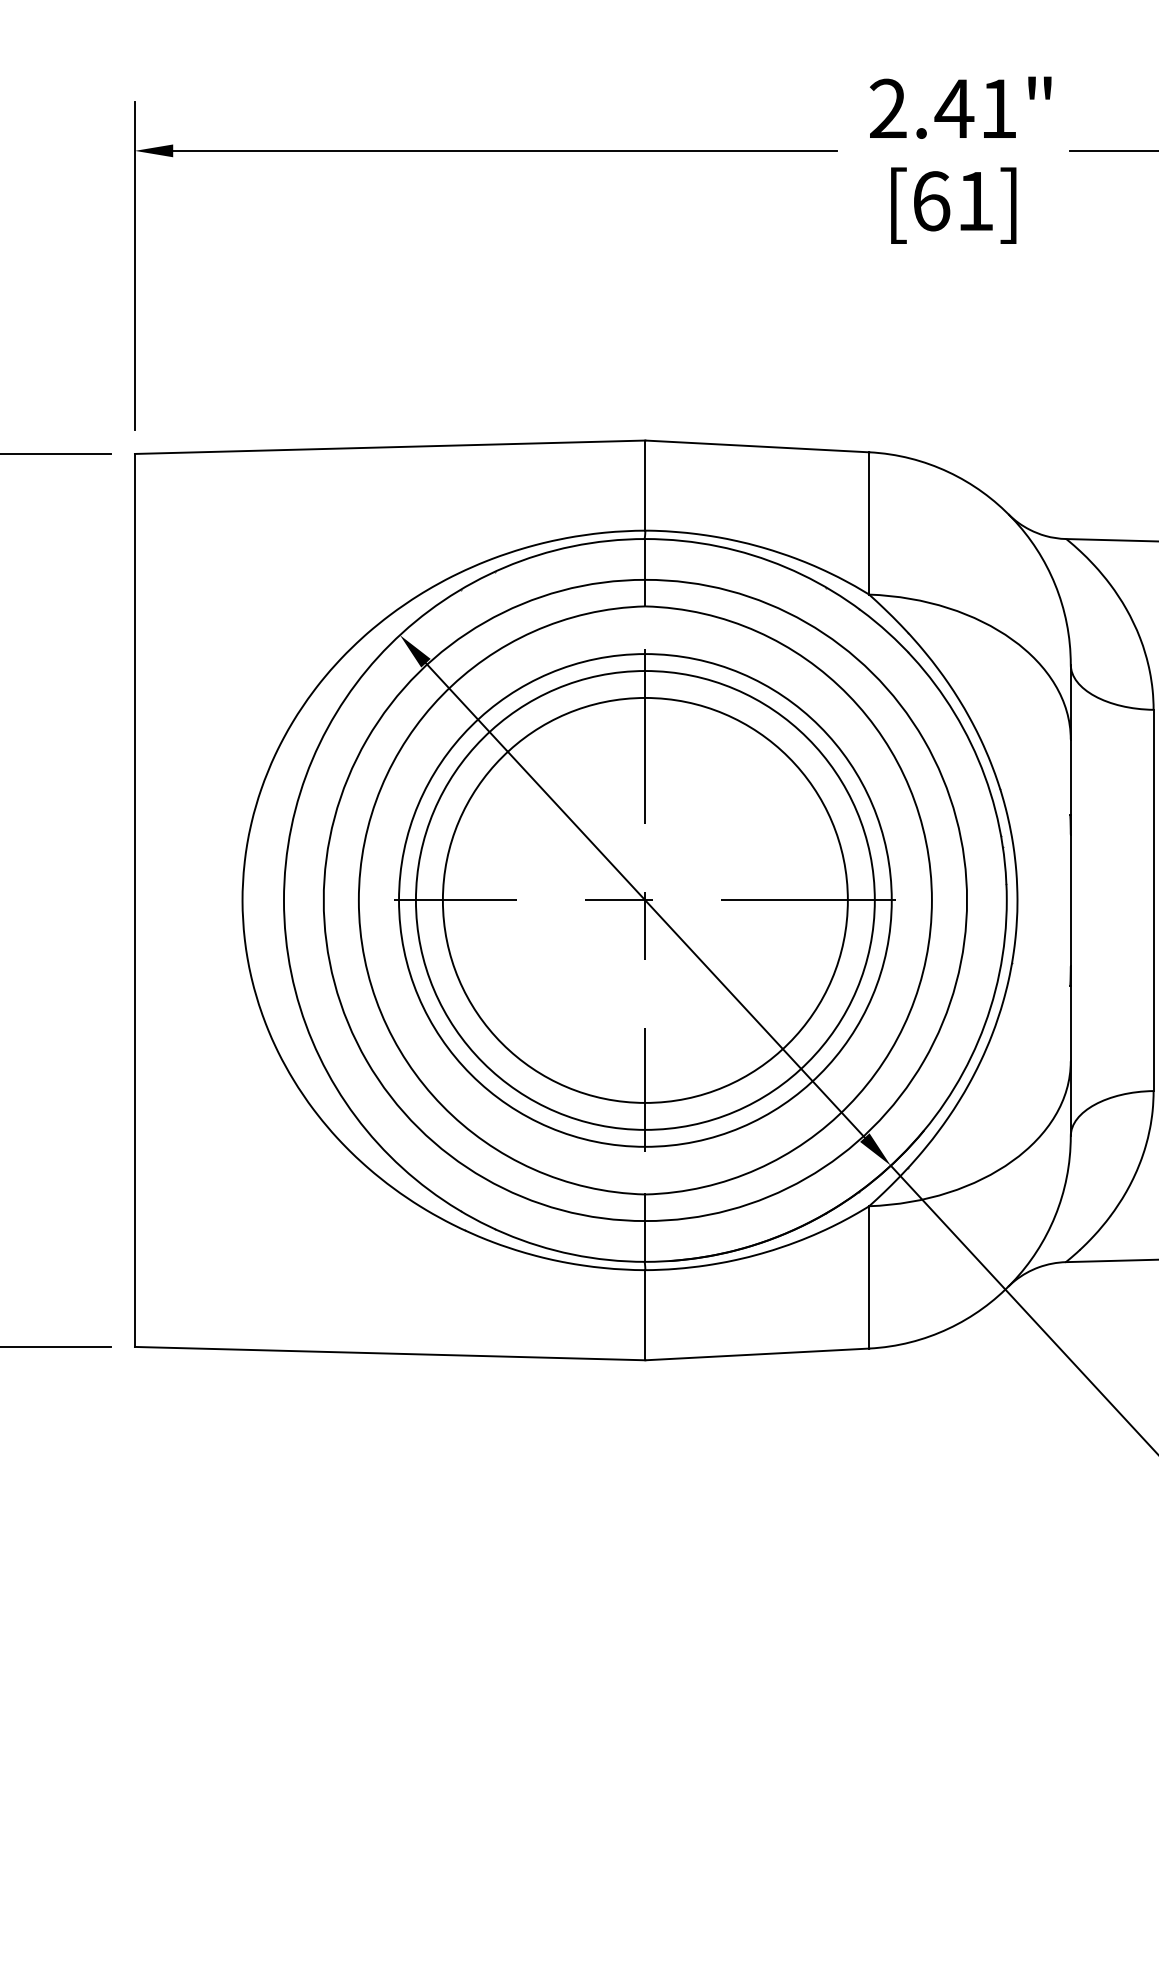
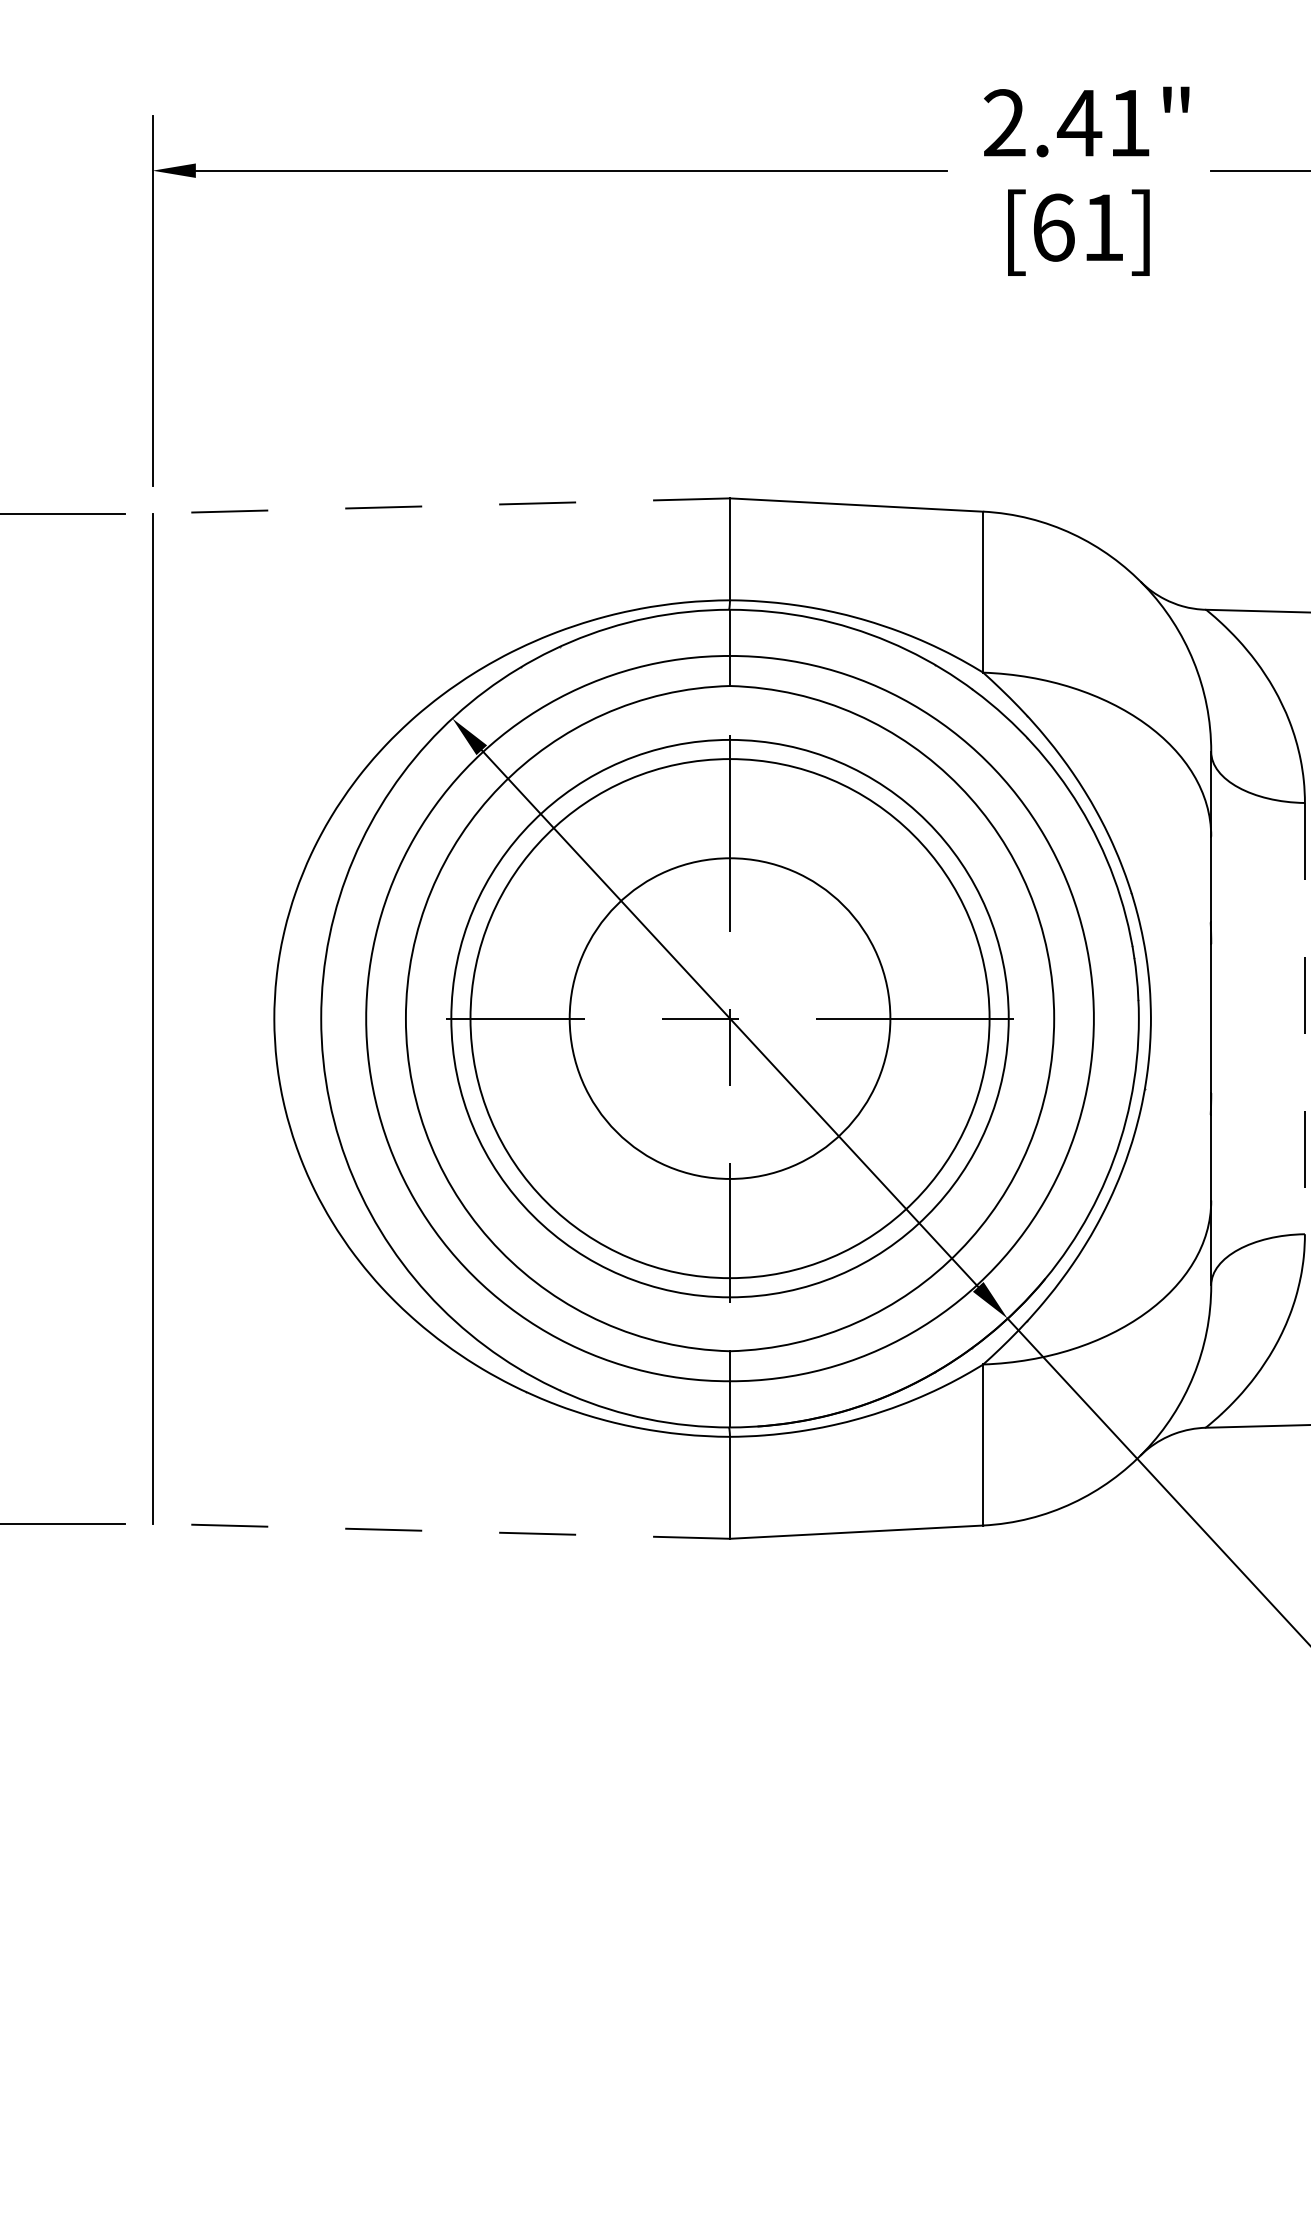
line: (389, 447) -> (440, 506), solid -> dashed
circle: (644, 899) -> (729, 1017), size x0.7
line: (1153, 900) -> (1304, 1018), solid -> dashed
line: (389, 1353) -> (440, 1531), solid -> dashed

